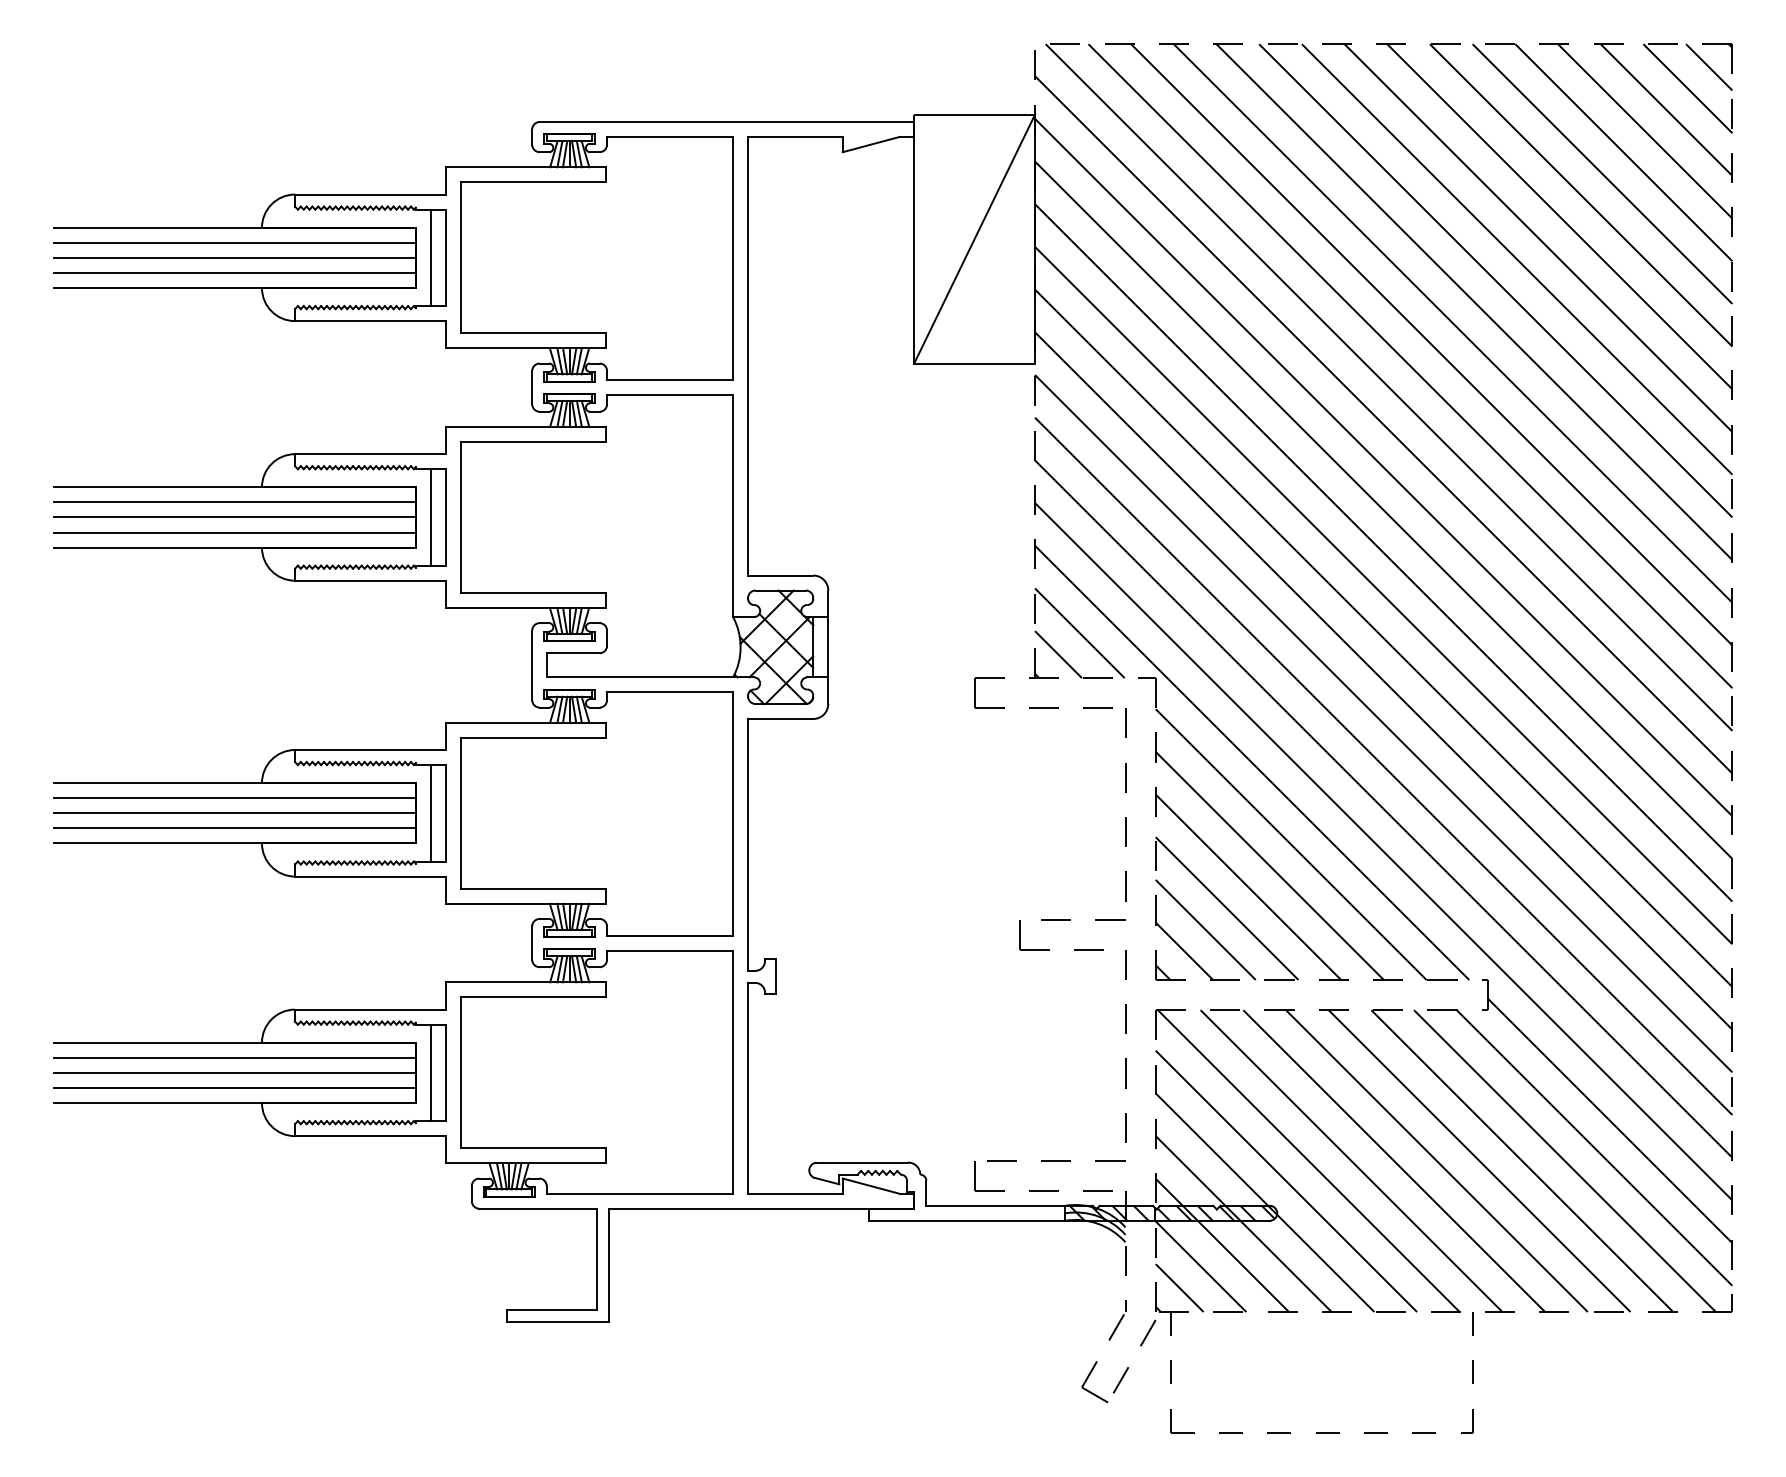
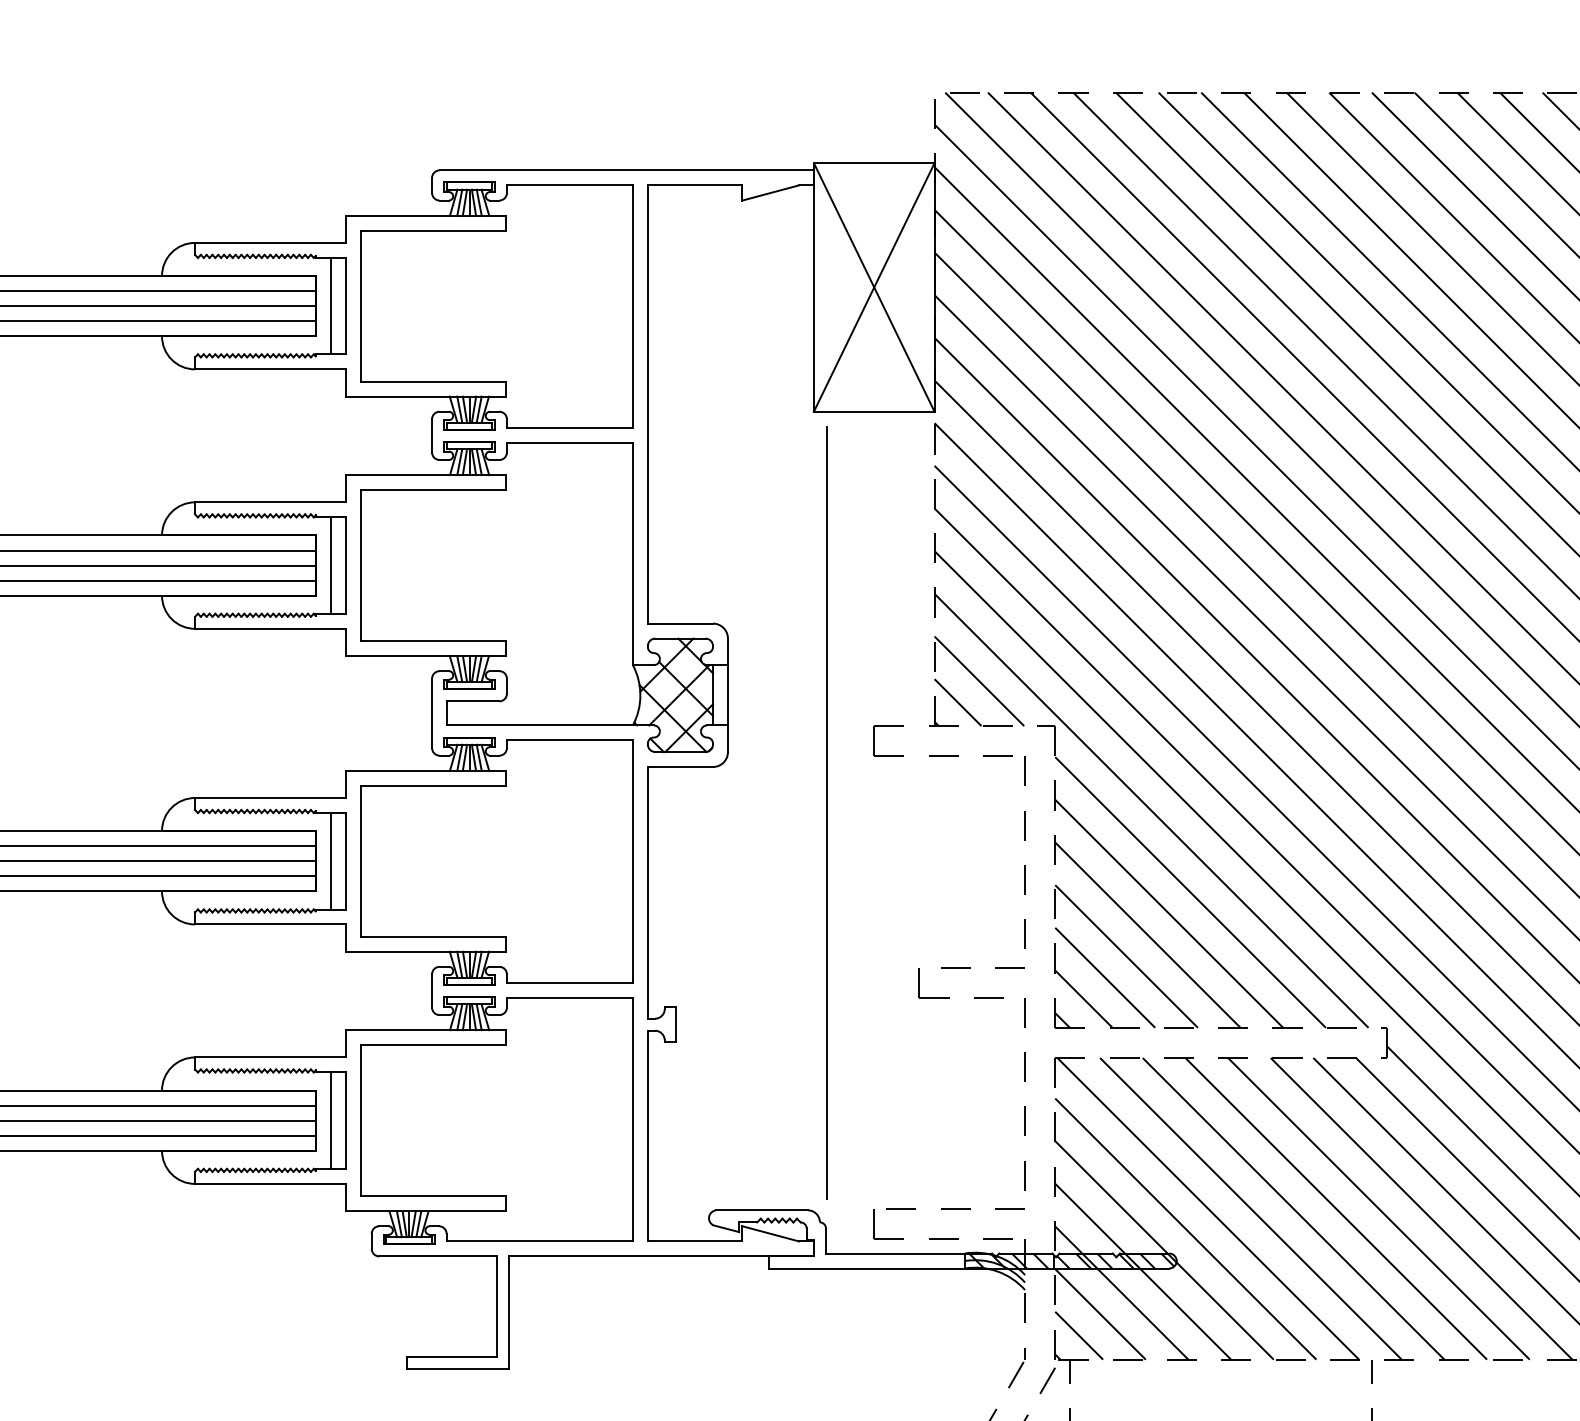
line: (974, 238) -> (874, 286), added
line: (926, 764) -> (826, 812), added

